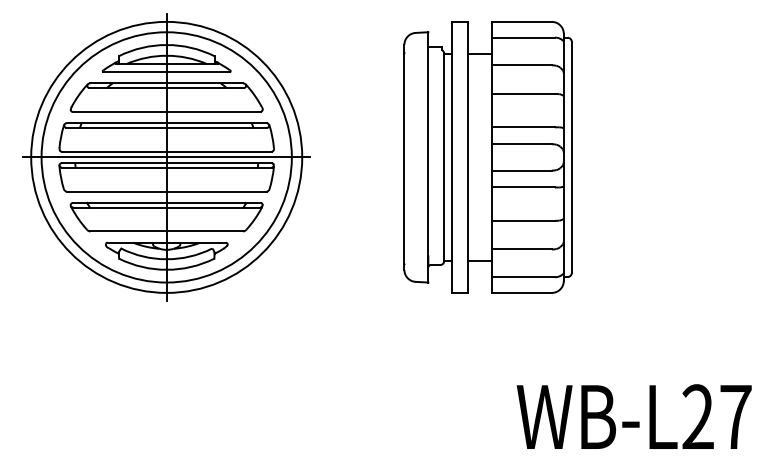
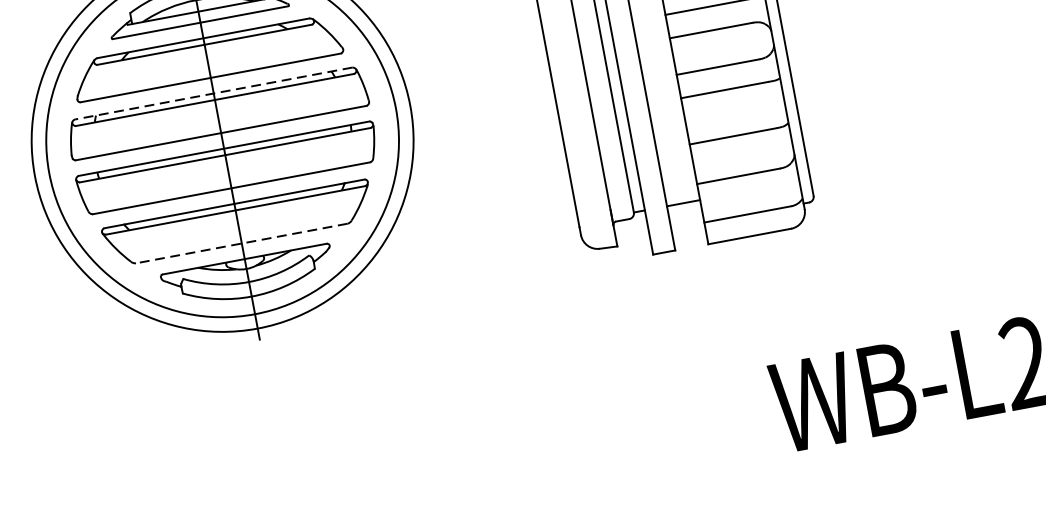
line: (166, 123) -> (213, 94), solid -> dashed
line: (166, 157) -> (222, 141), removed
line: (166, 231) -> (241, 243), solid -> dashed

